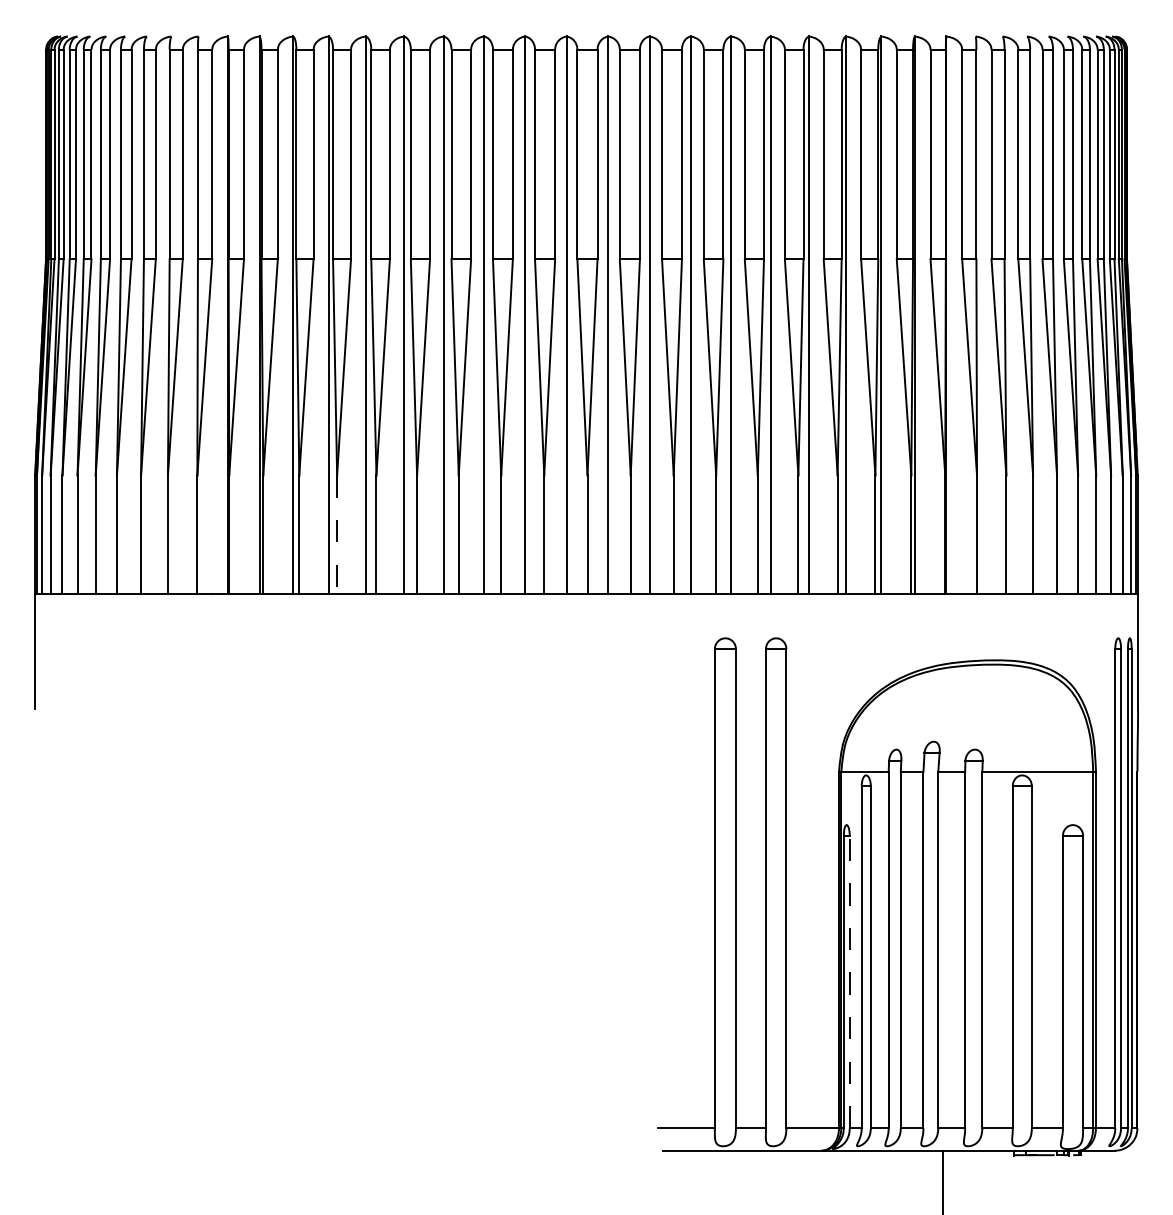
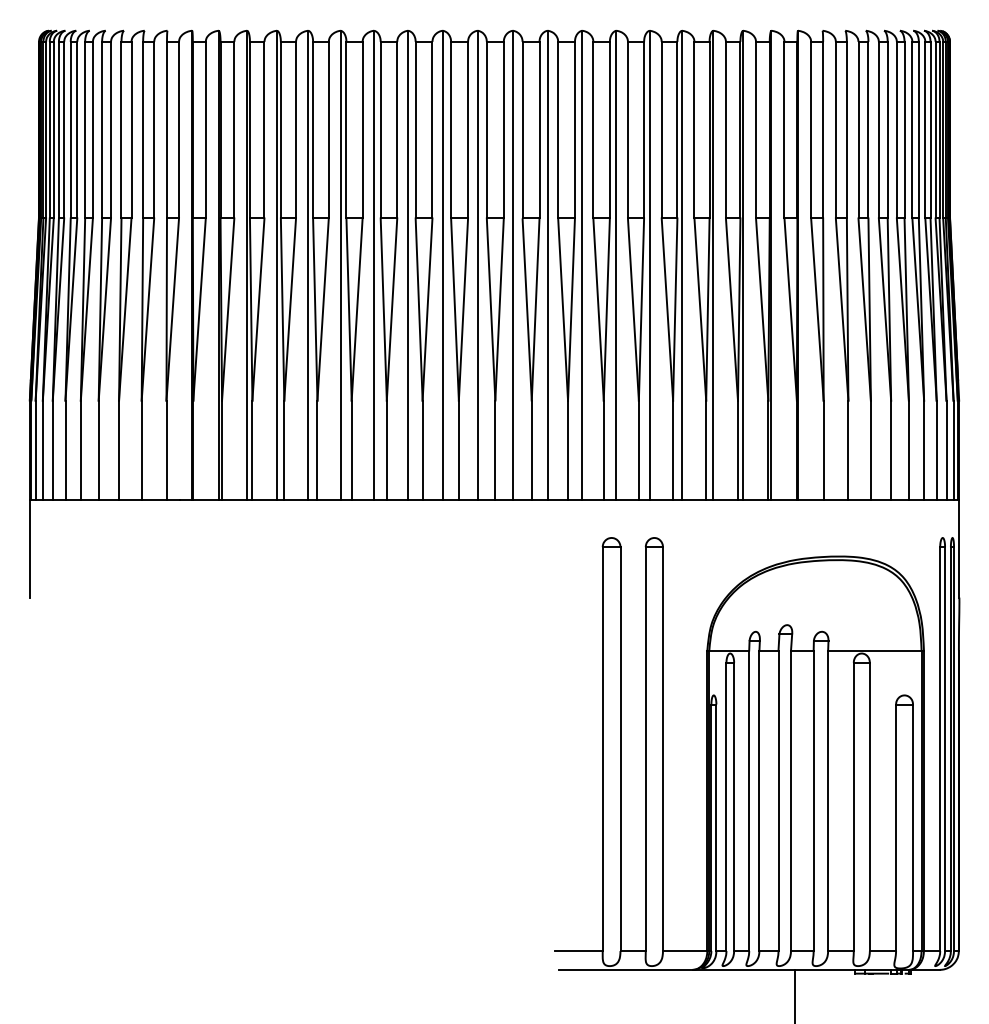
line: (337, 534) -> (284, 450), dashed -> solid
line: (849, 981) -> (716, 827), dashed -> solid

